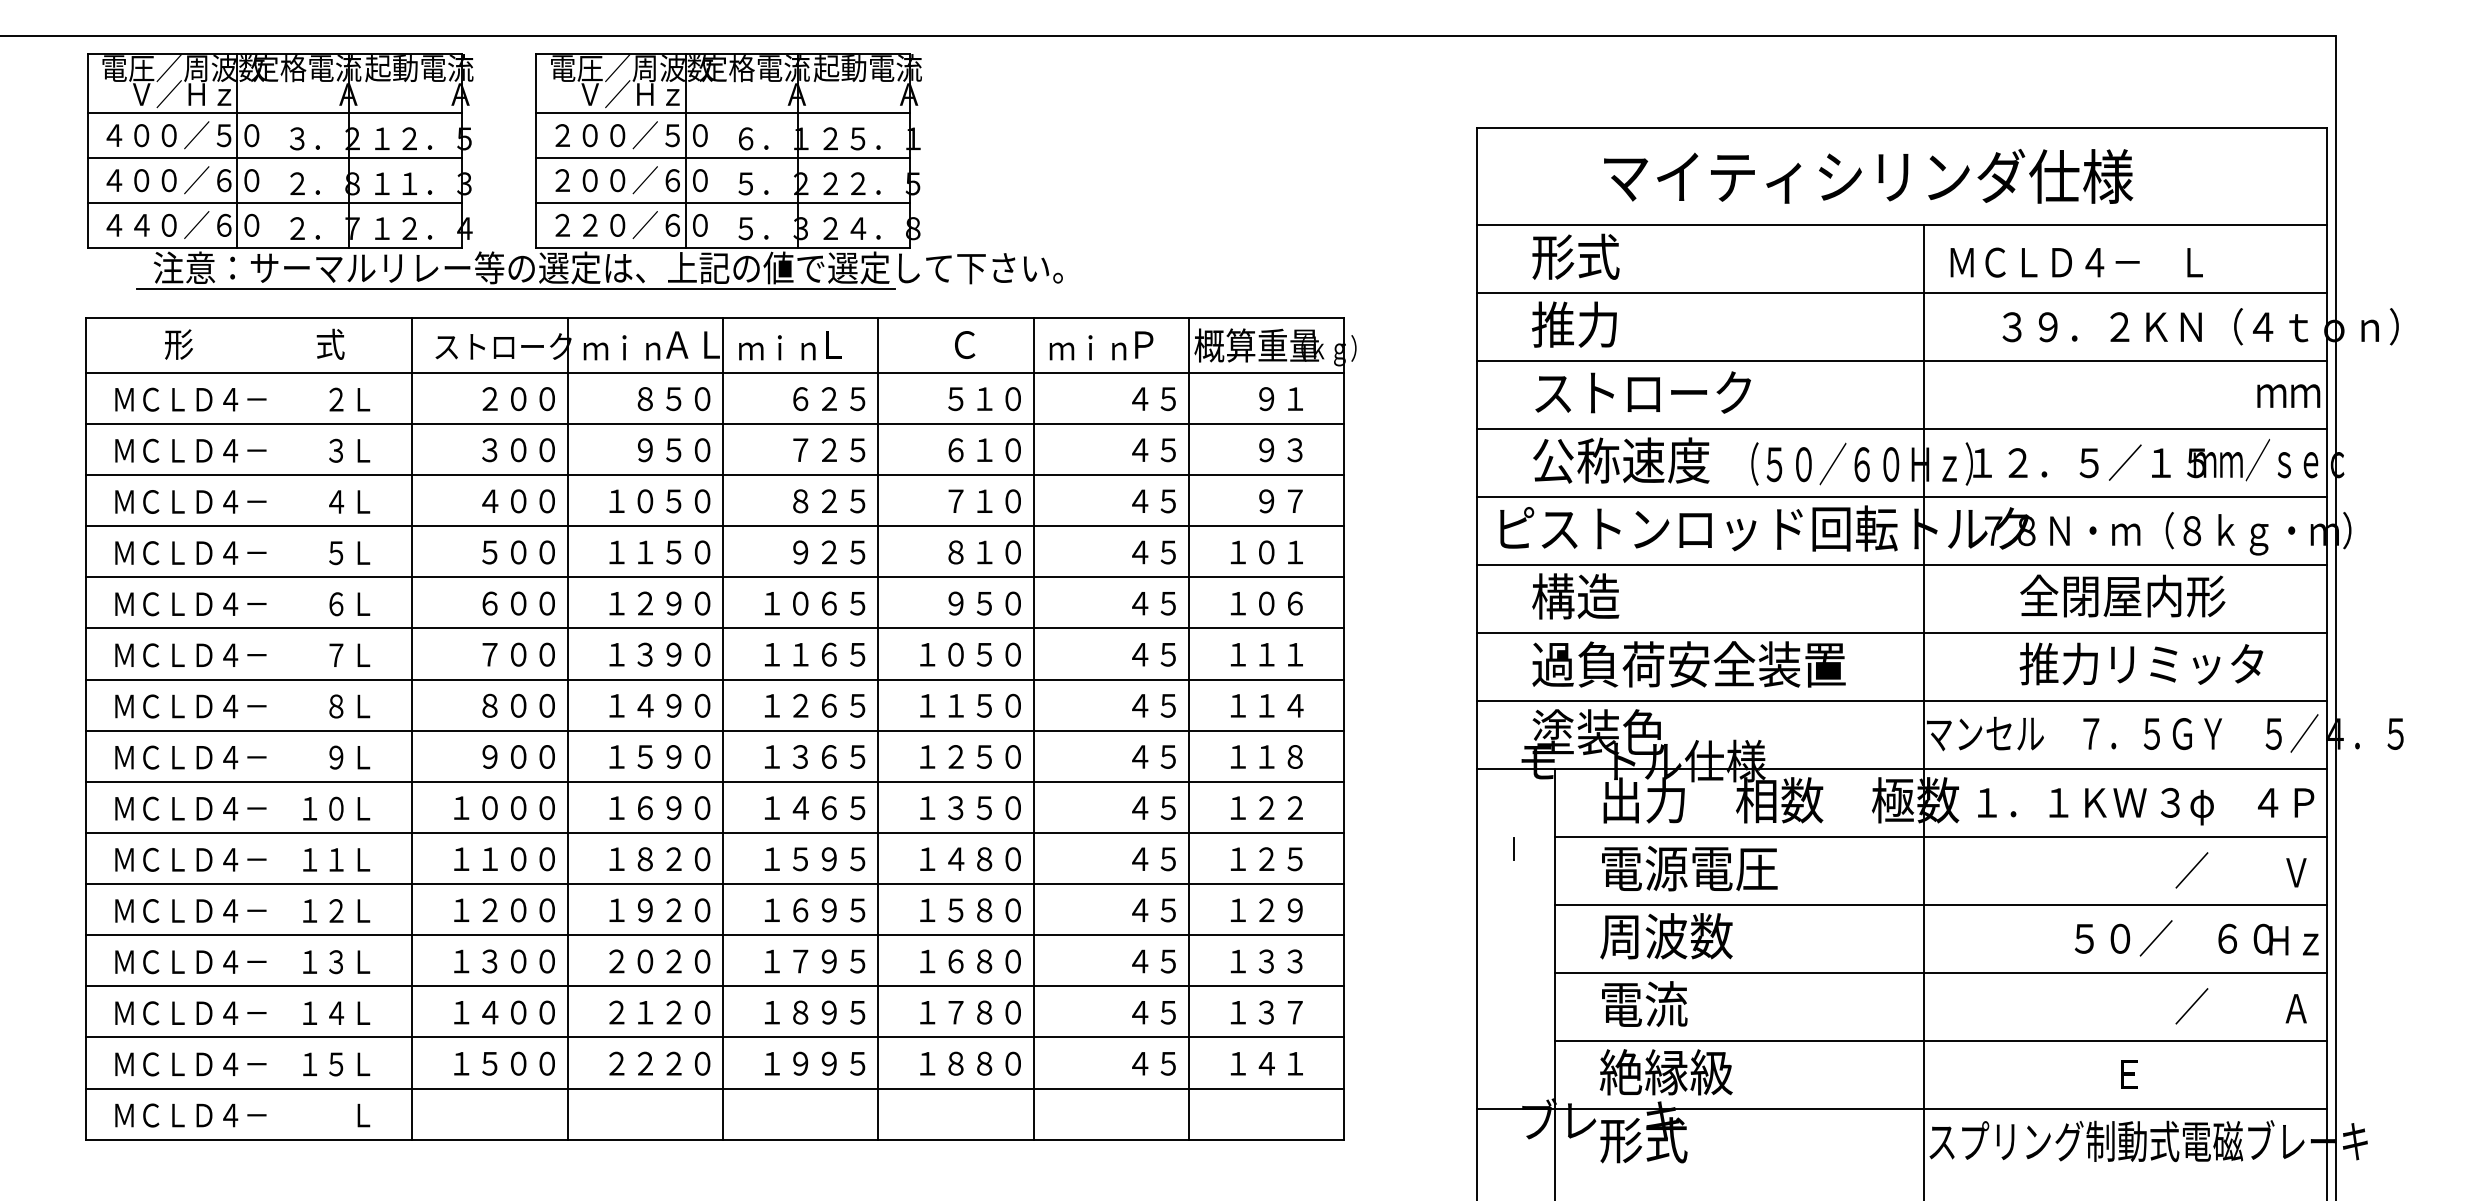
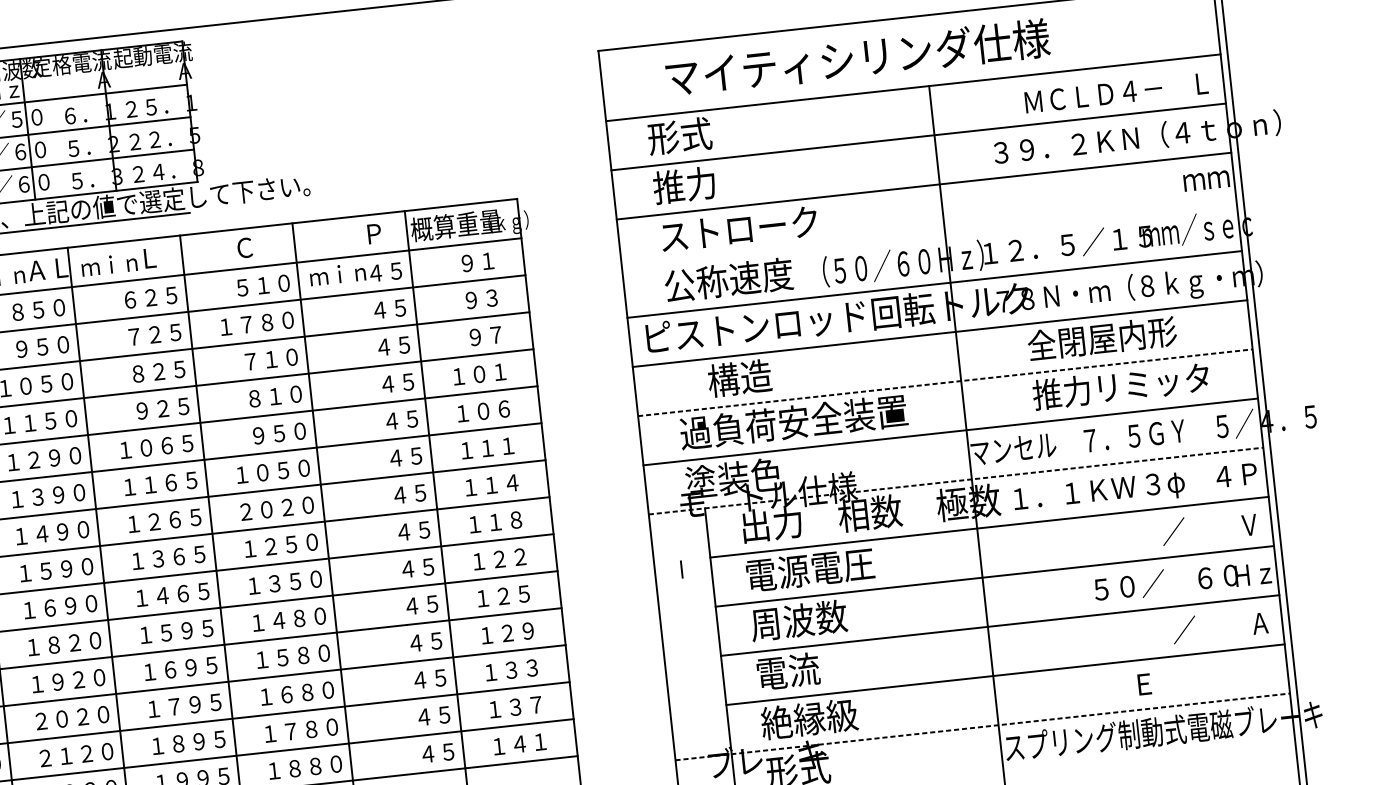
text: (1868, 176) -> (857, 58), moved
text: (2076, 262) -> (1116, 92), moved
text: (1087, 347) -> (337, 274), moved
line: (1901, 429) -> (929, 235), removed
text: (956, 450) -> (247, 324), ６１０ -> １７８０
text: (1575, 596) -> (739, 378), moved
line: (1901, 633) -> (945, 383), solid -> dashed
text: (956, 705) -> (267, 509), １１５０ -> ２０２０
line: (1901, 769) -> (955, 481), solid -> dashed
line: (1901, 1108) -> (982, 726), solid -> dashed

